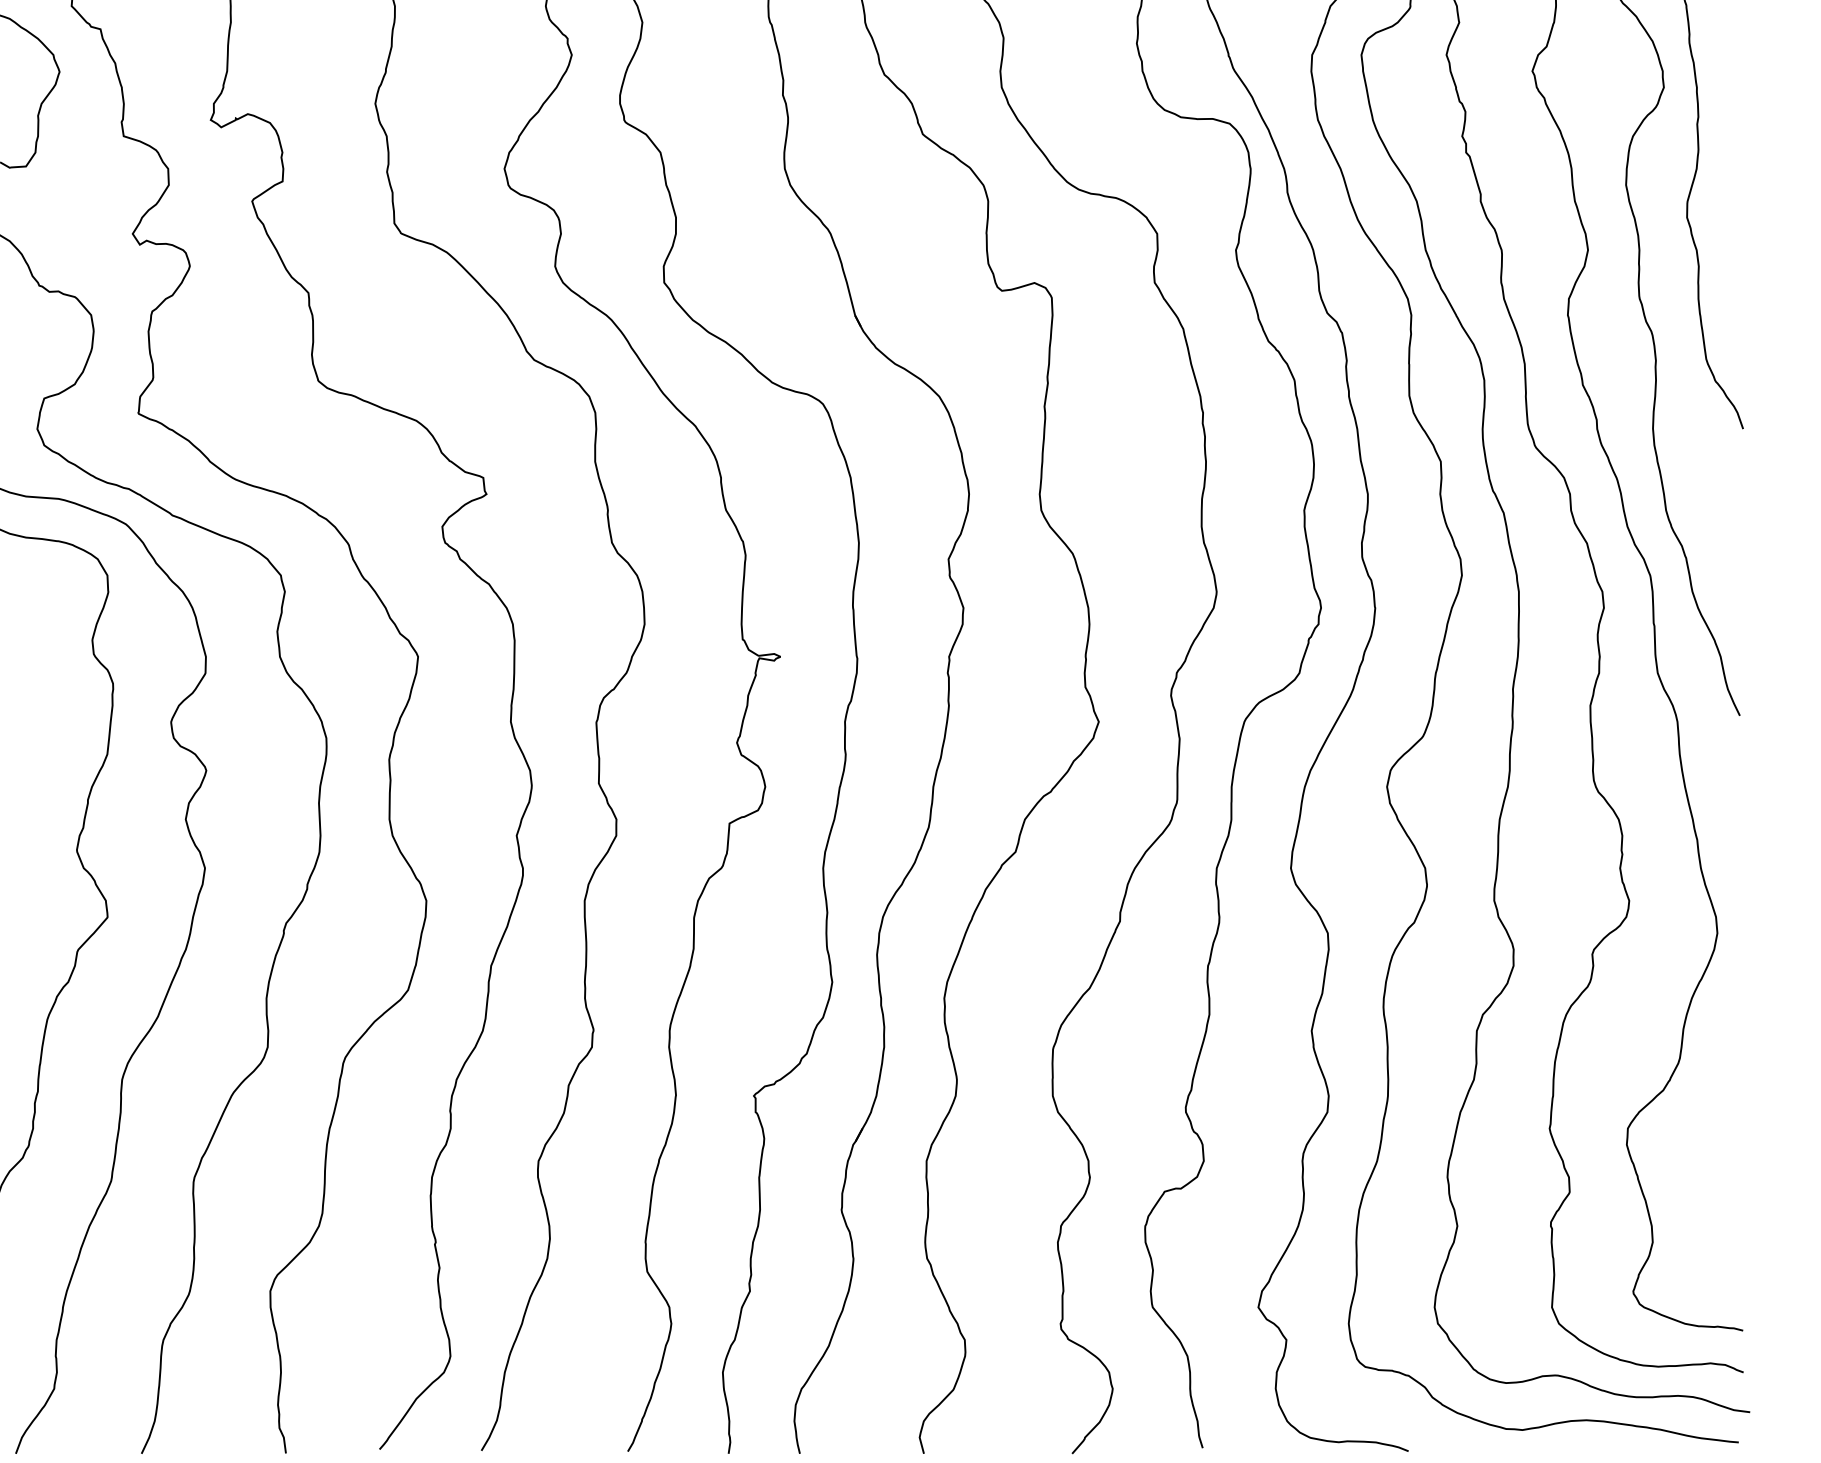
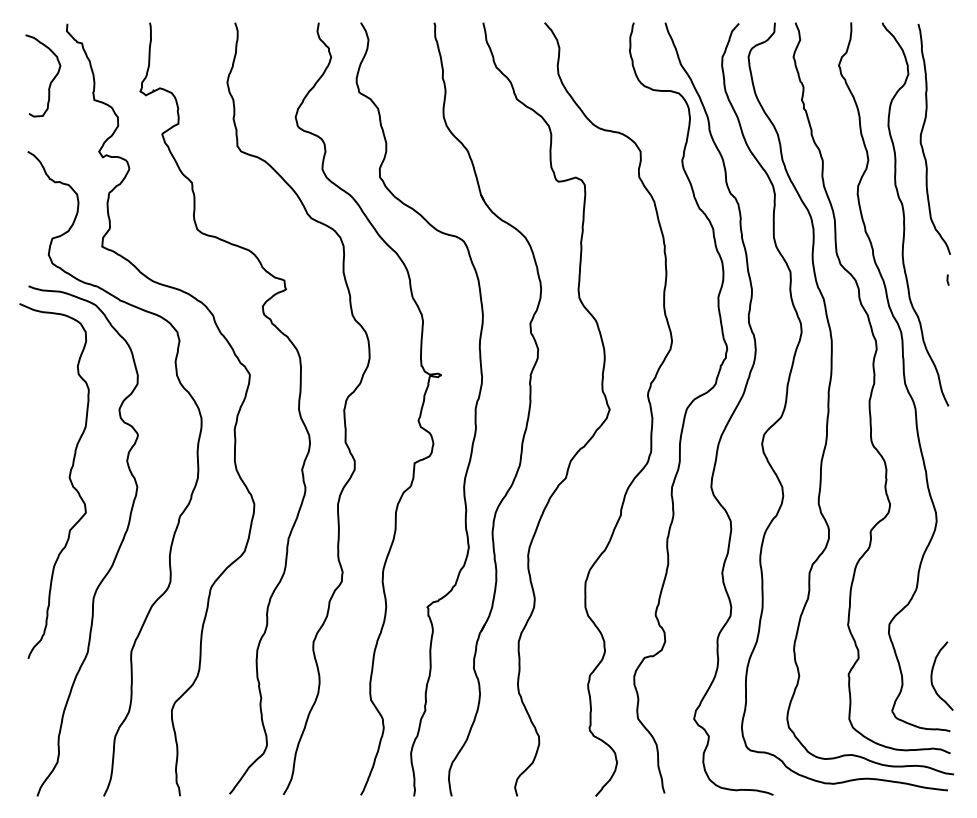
line: (1737, 475) -> (947, 279), added
curve: (1709, 1225) -> (932, 675), added

